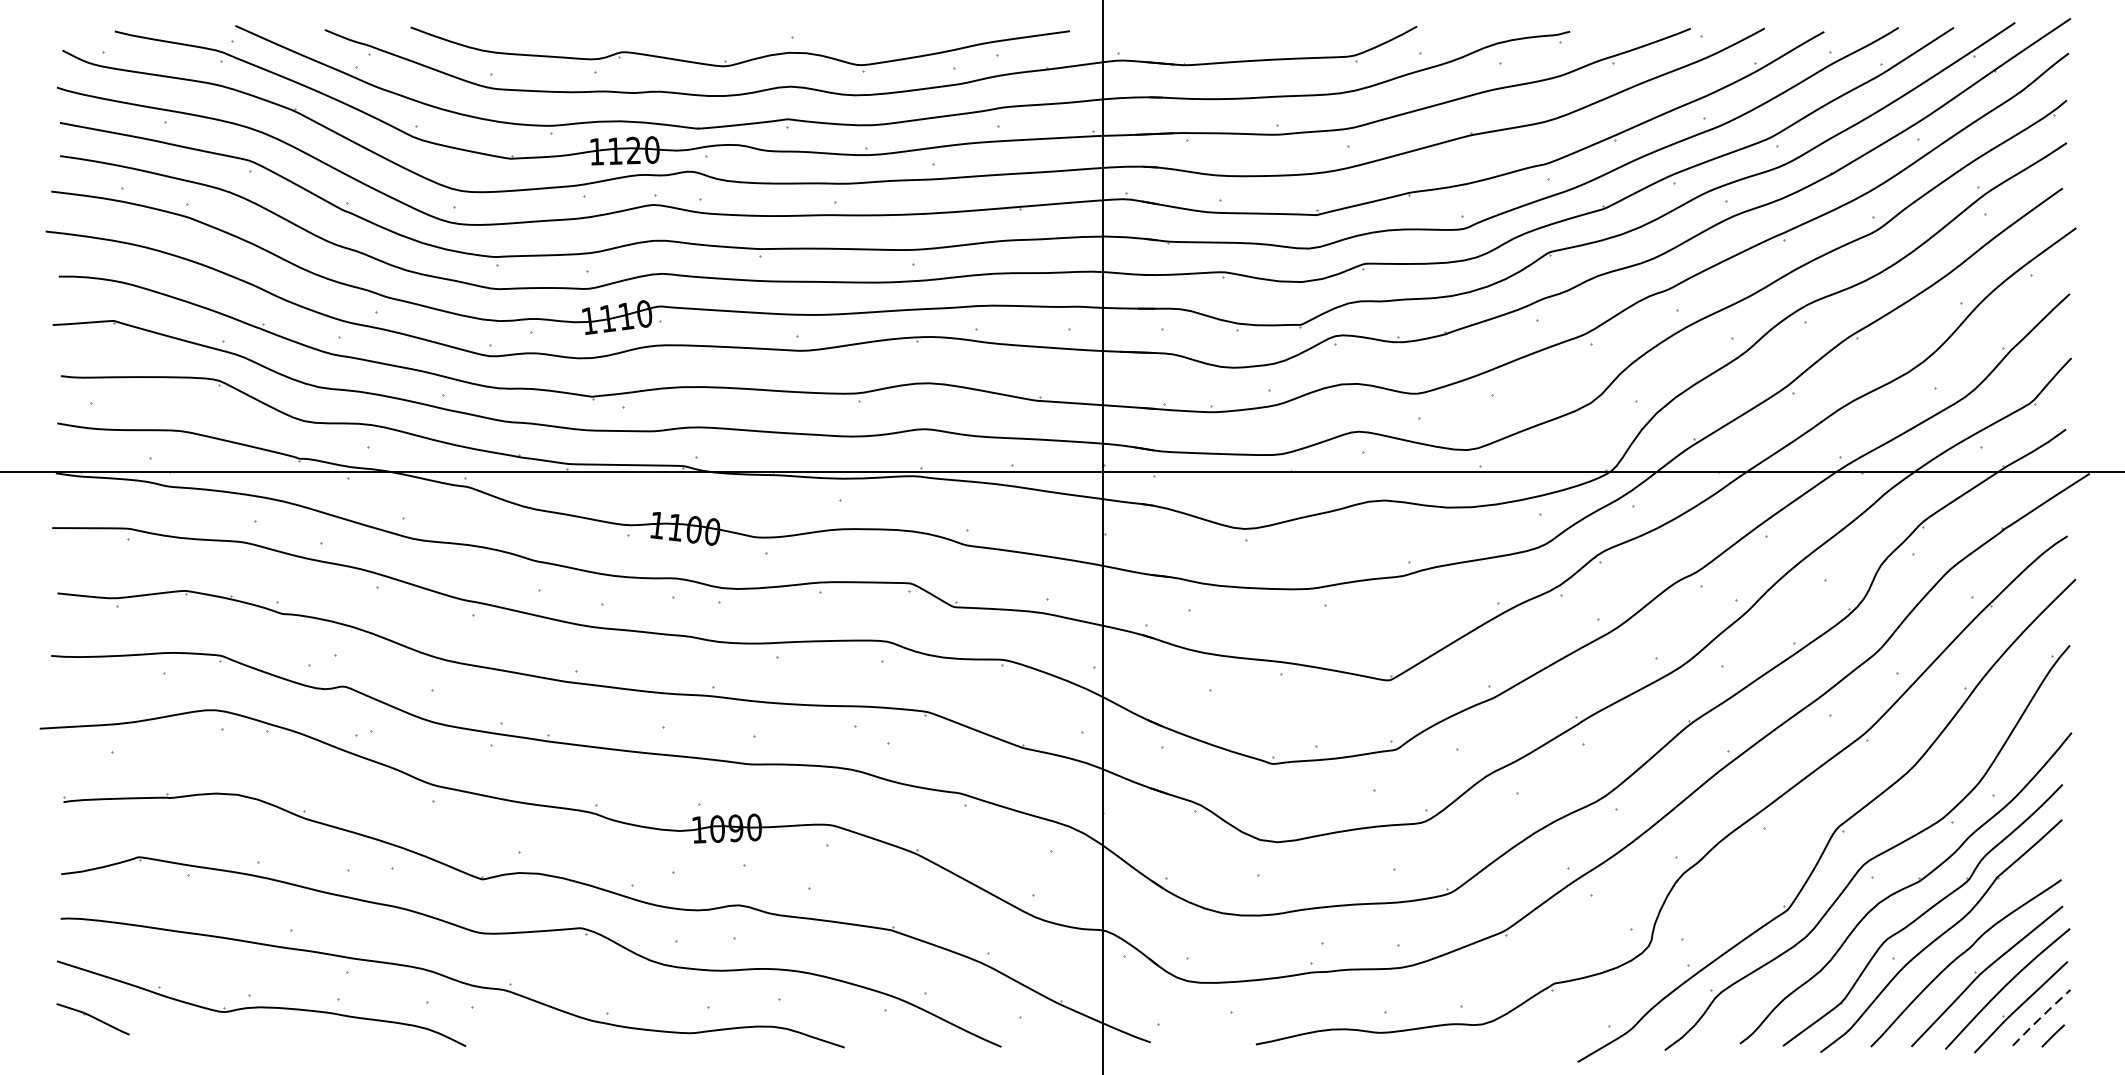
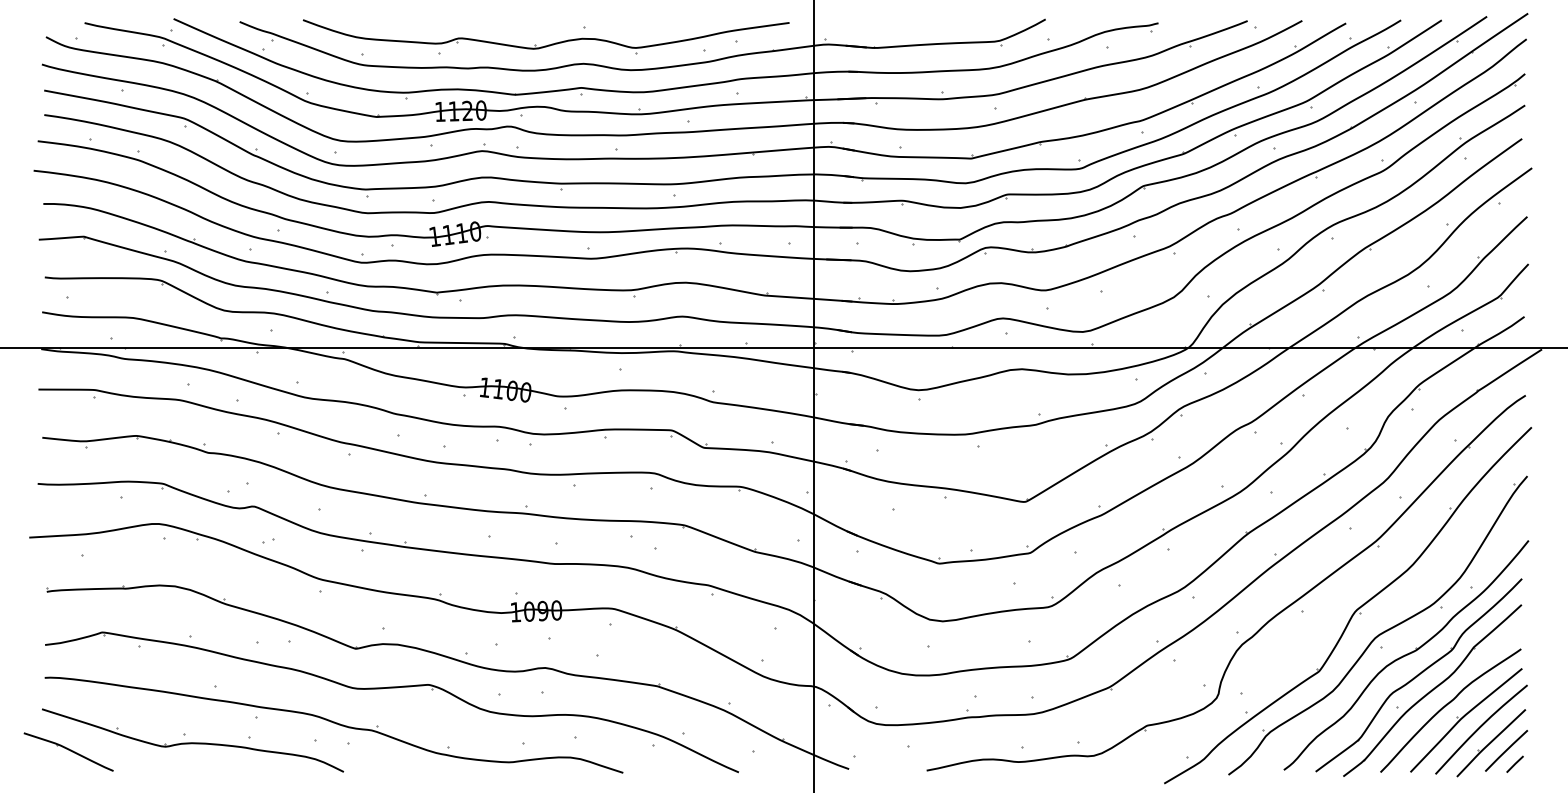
line: (2041, 1017) -> (1506, 750), dashed -> solid
part: (92, 1018) -> (68, 751), size x1.67

